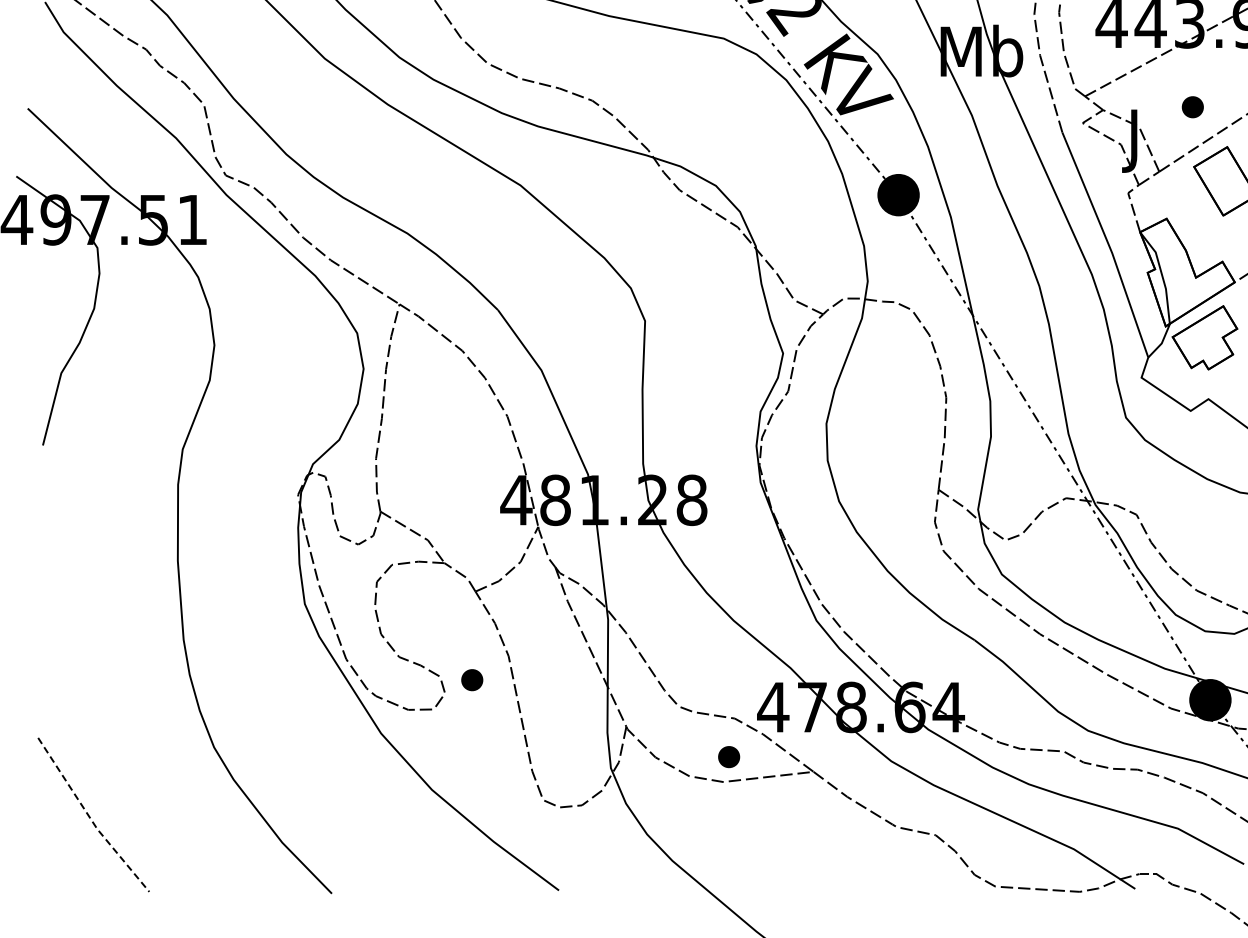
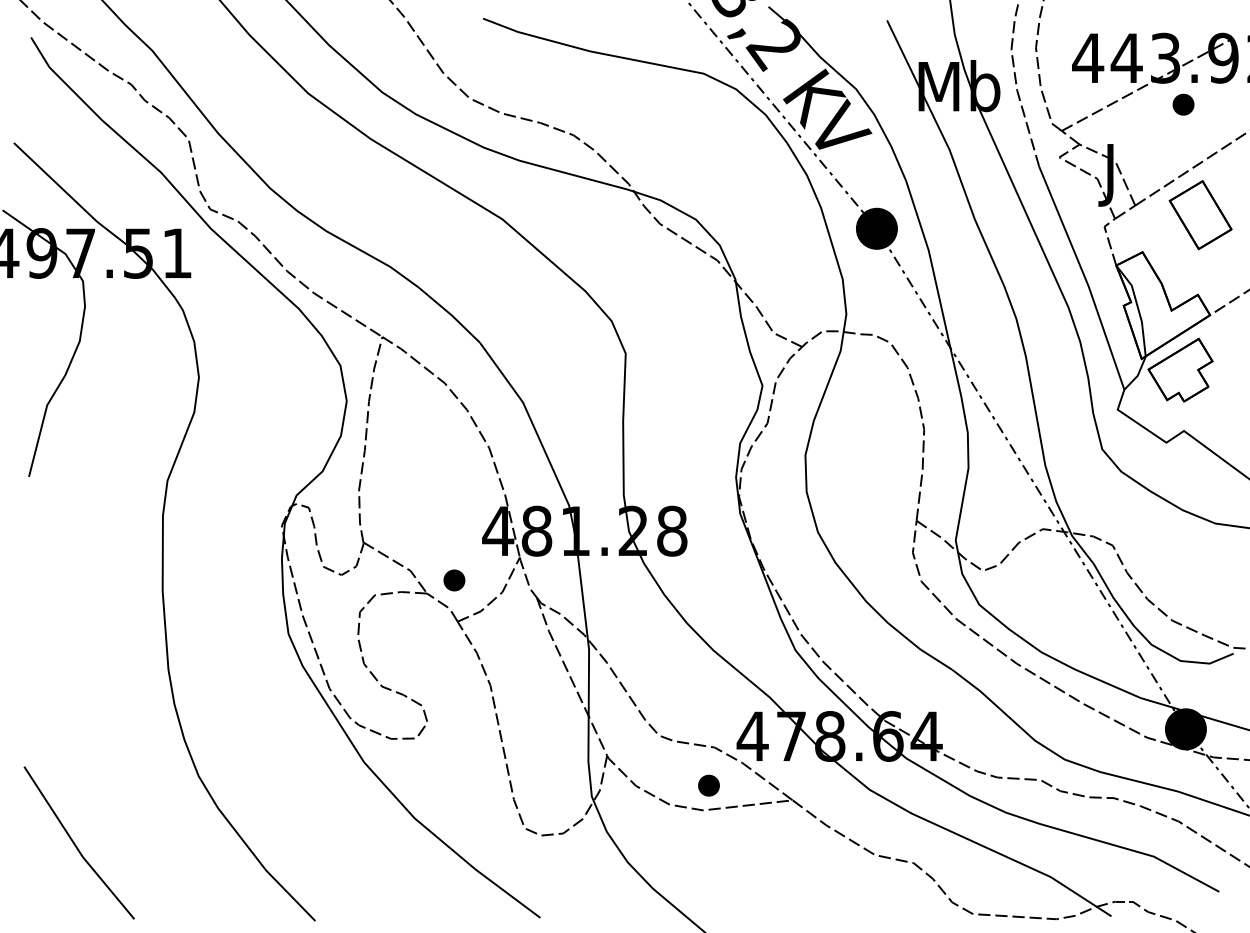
part: (1192, 107) -> (1183, 104), moved
part: (472, 680) -> (454, 580), moved
line: (90, 818) -> (76, 846), dashed -> solid

